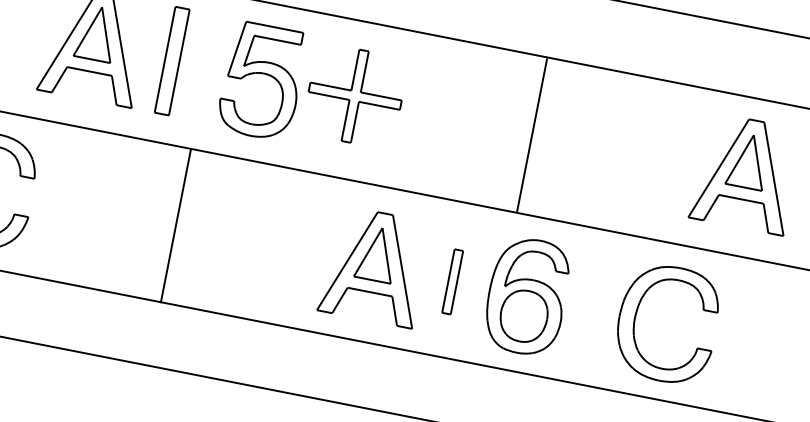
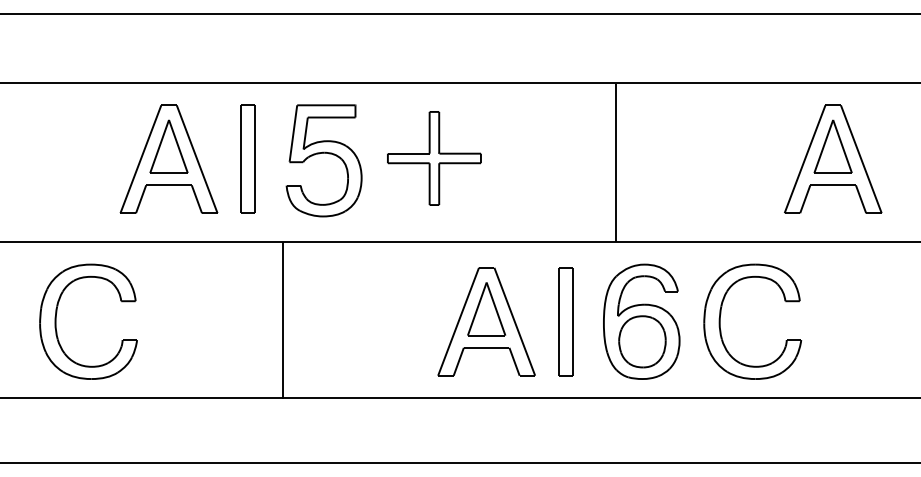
part: (262, 74) -> (323, 153), moved
part: (452, 281) -> (565, 321), size x1.67
part: (638, 310) -> (721, 314), moved

